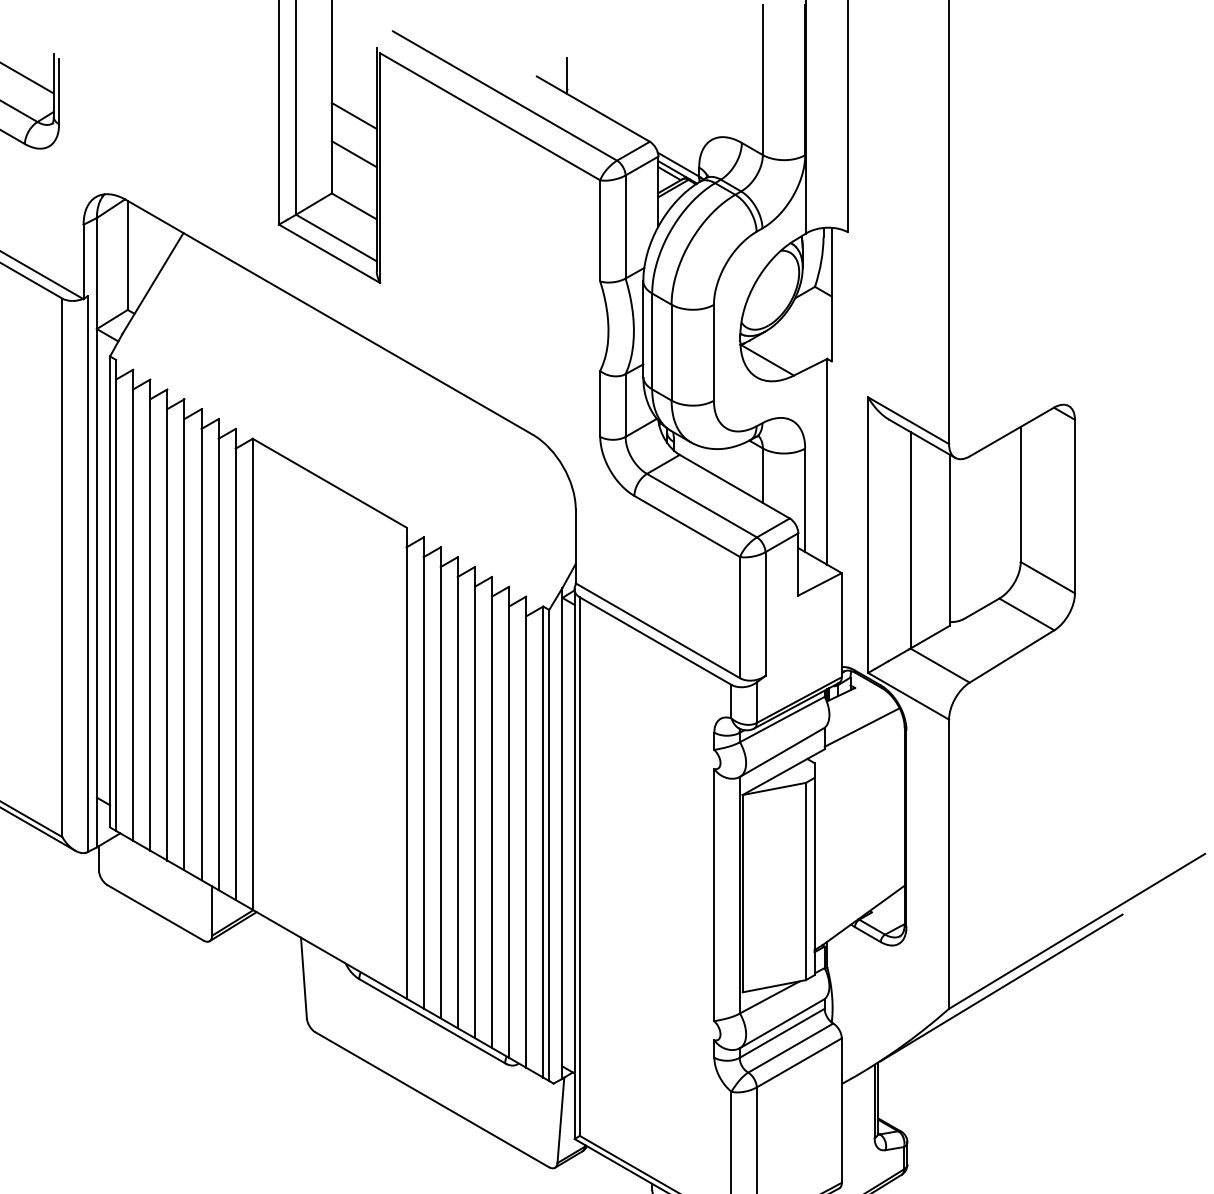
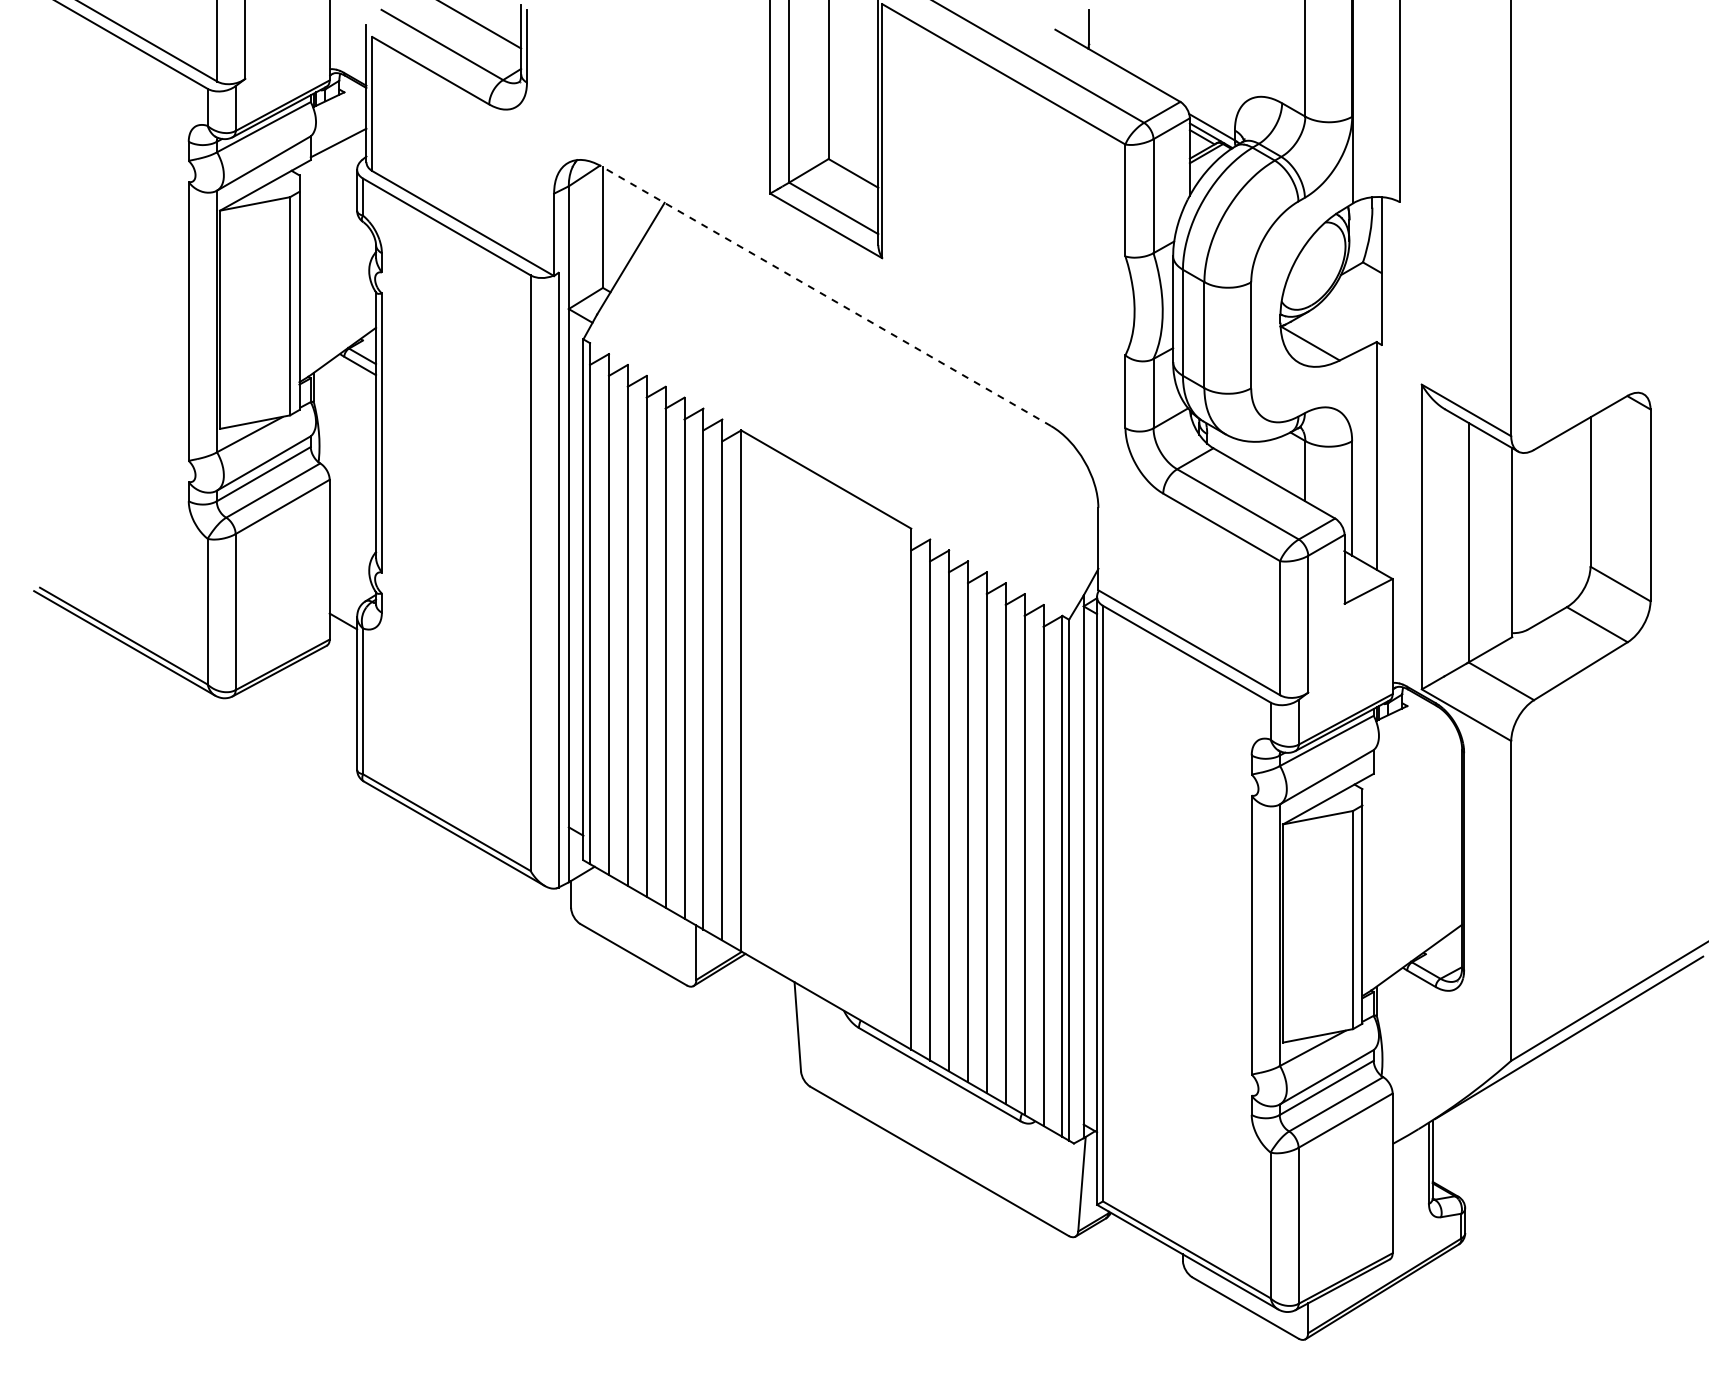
line: (354, 116) -> (853, 73), removed
line: (354, 154) -> (853, 115), removed
line: (329, 317) -> (826, 296), solid -> dashed
line: (861, 727) -> (1414, 749), removed

